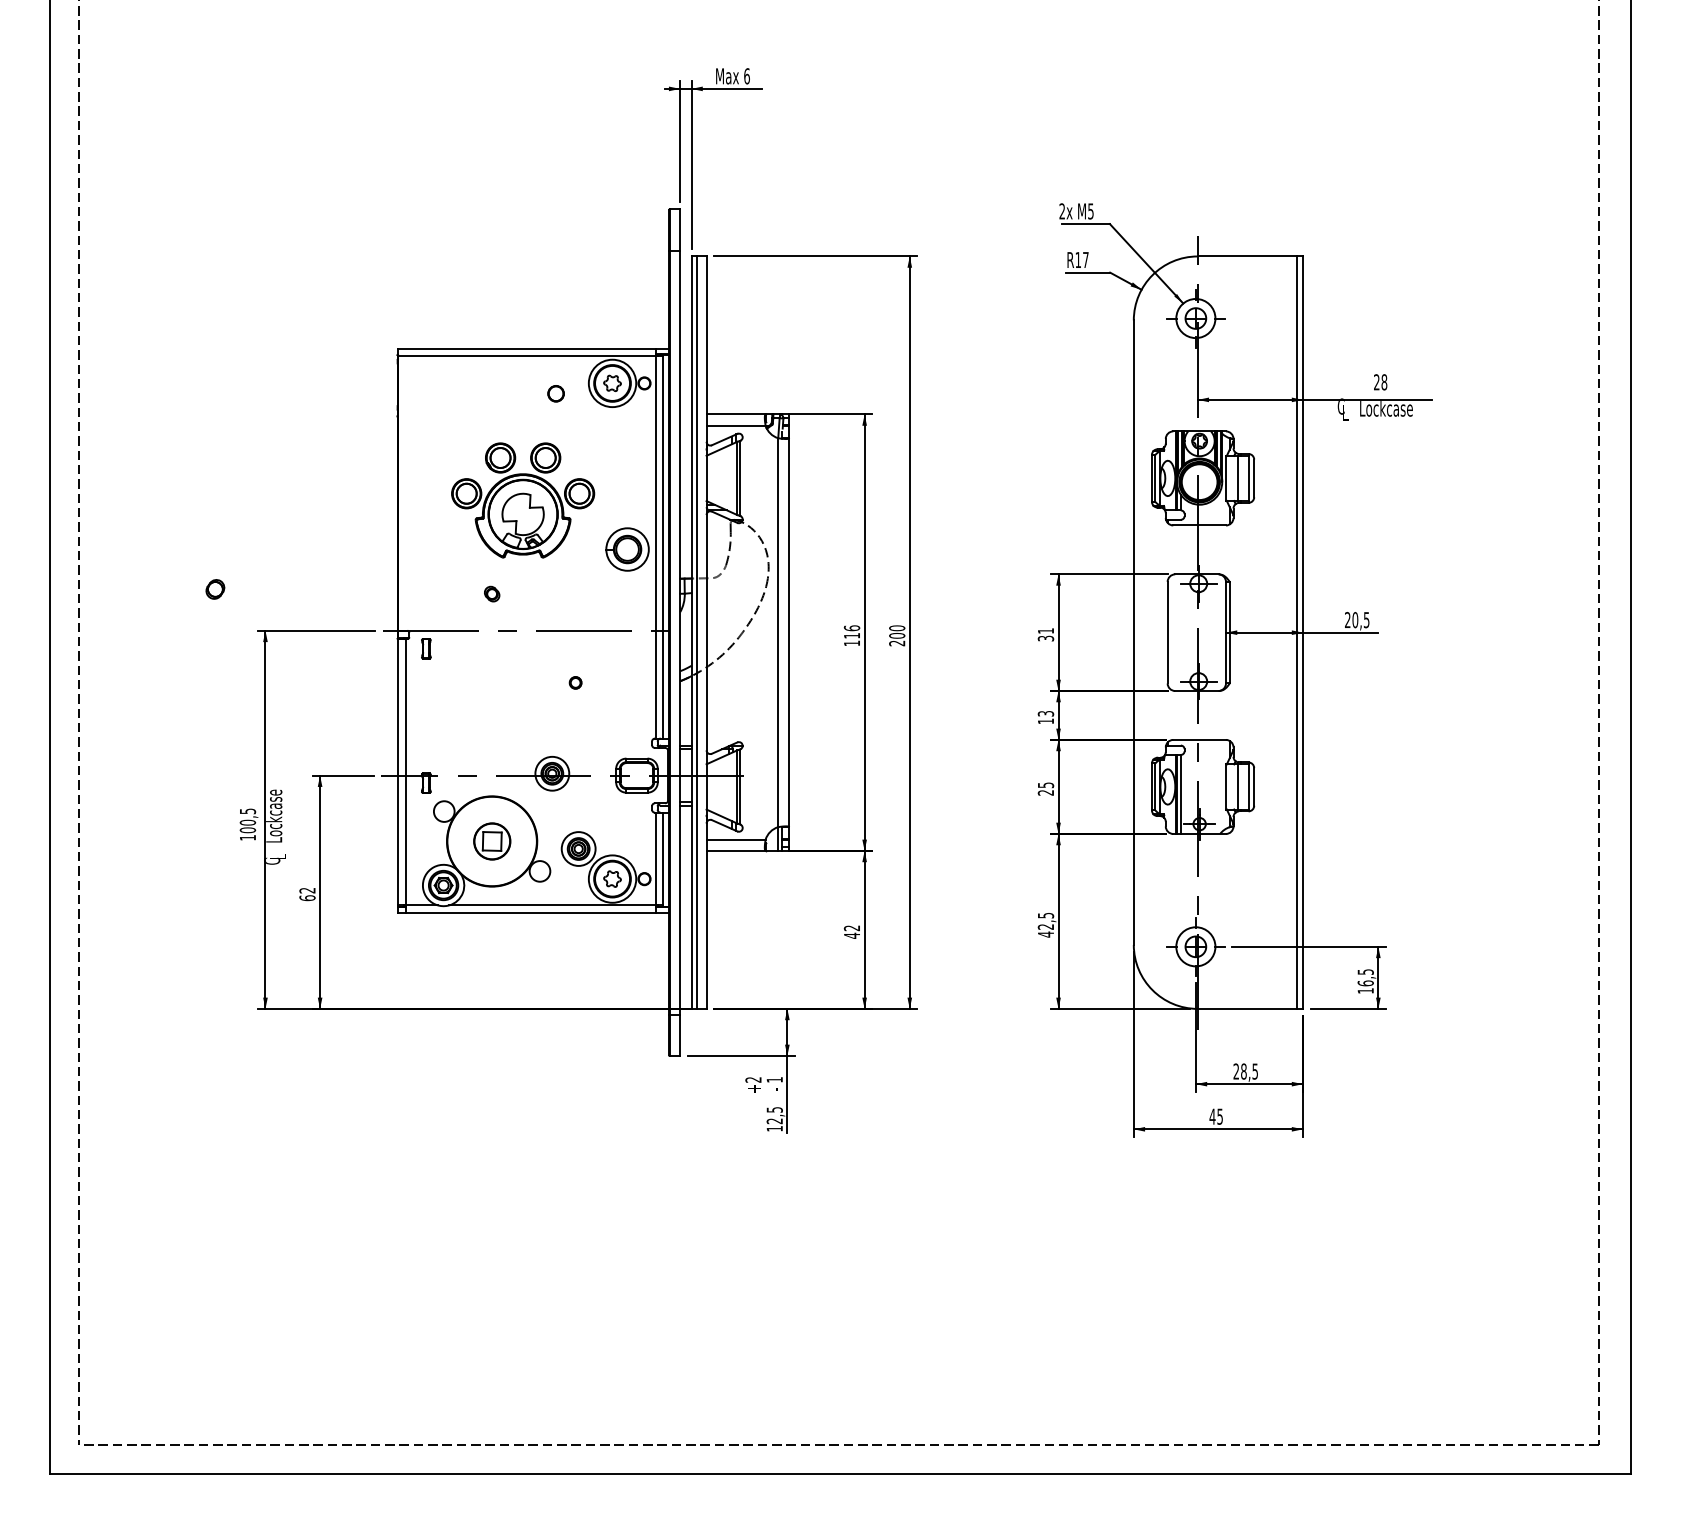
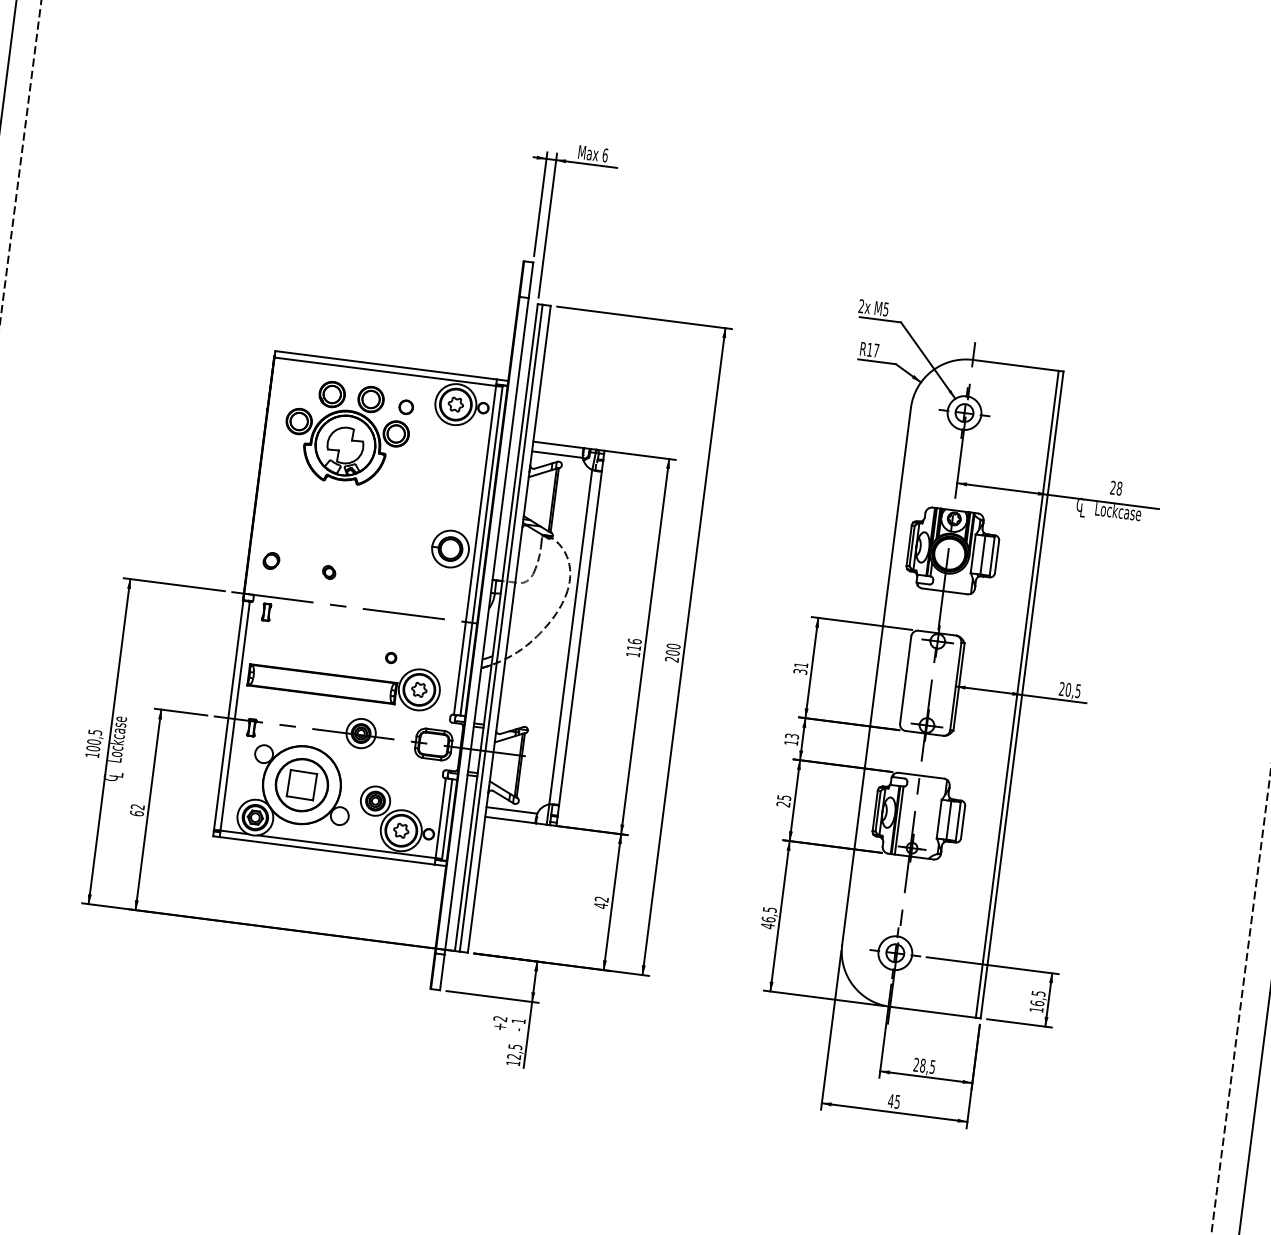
part: (523, 500) -> (347, 433), moved
part: (215, 589) -> (271, 561), moved
part: (525, 714) -> (344, 679), added
part: (492, 841) -> (302, 785), size x1.67
text: (1045, 926) -> (768, 919), 42,5 -> 46,5

